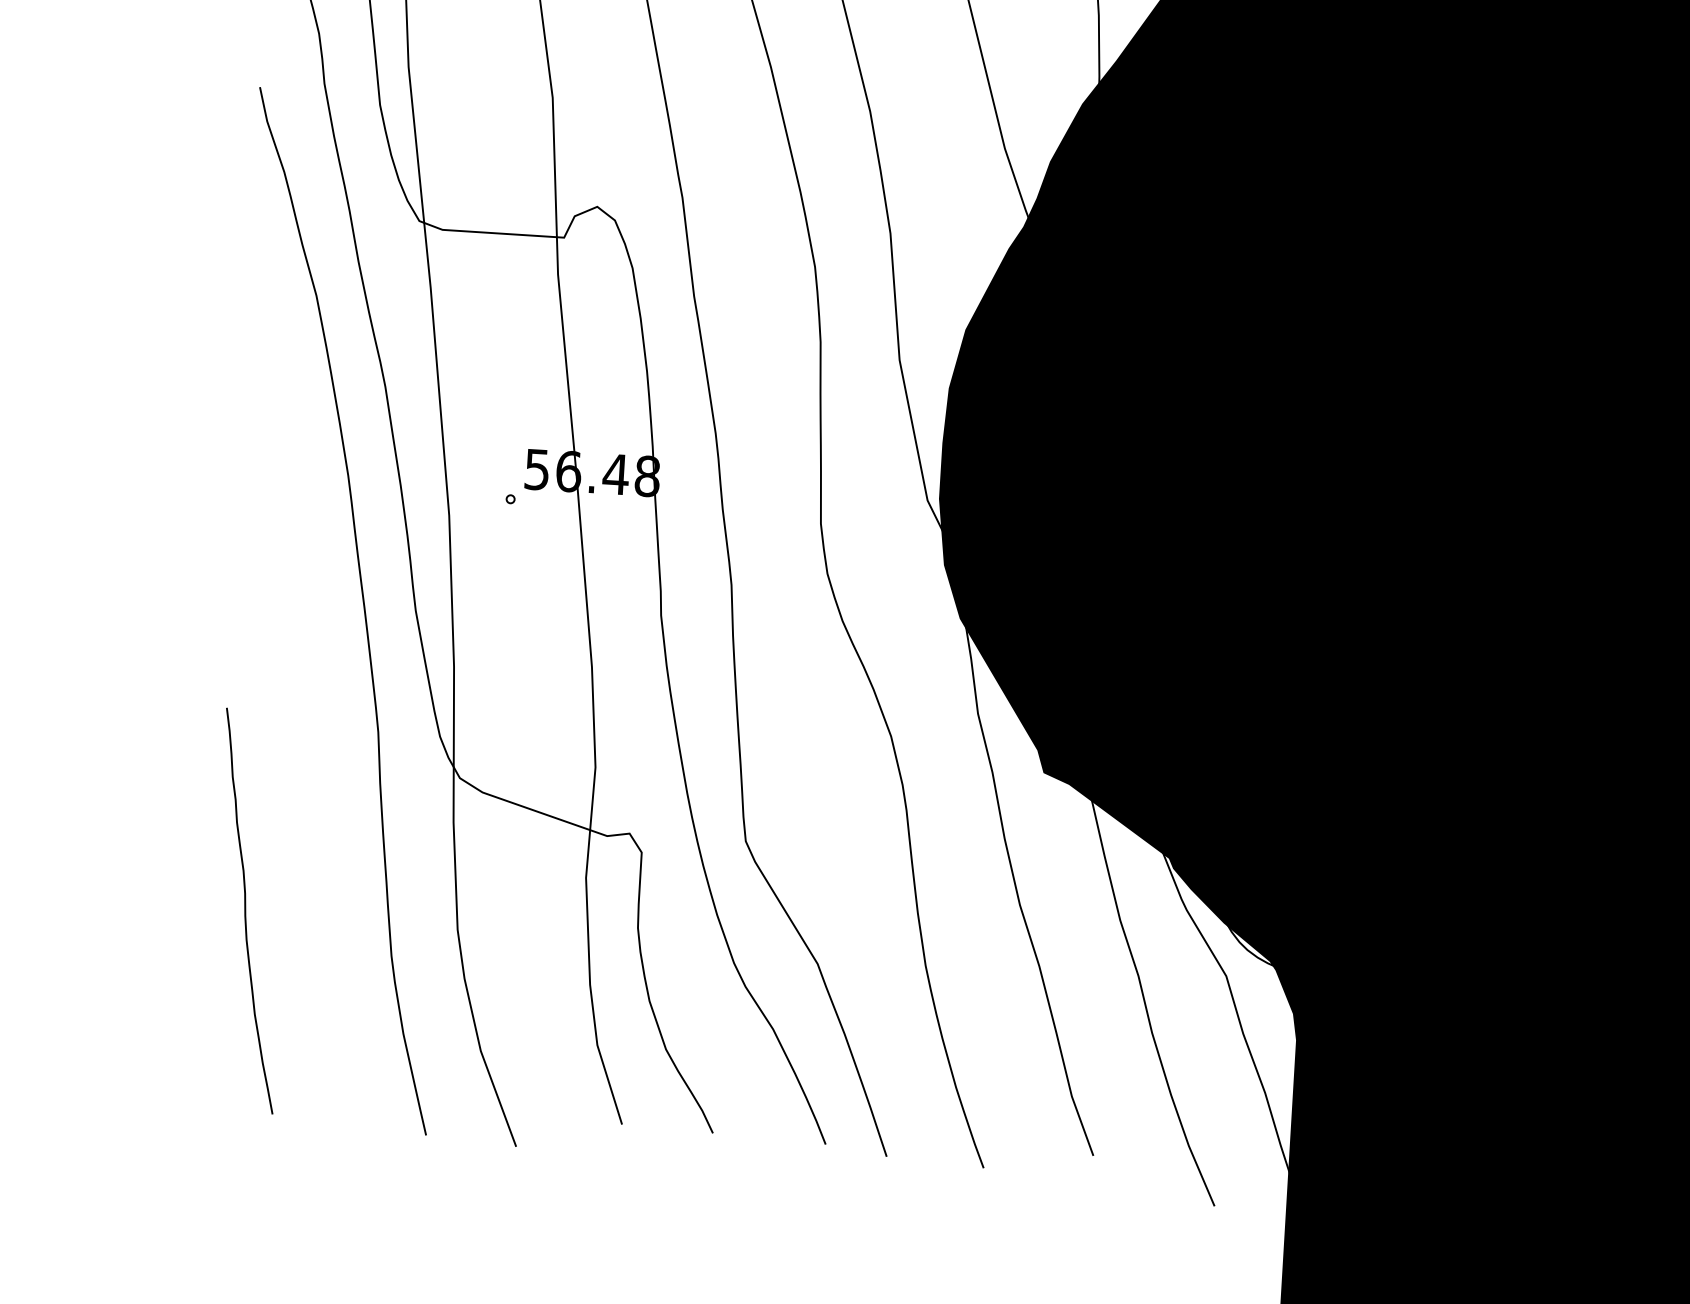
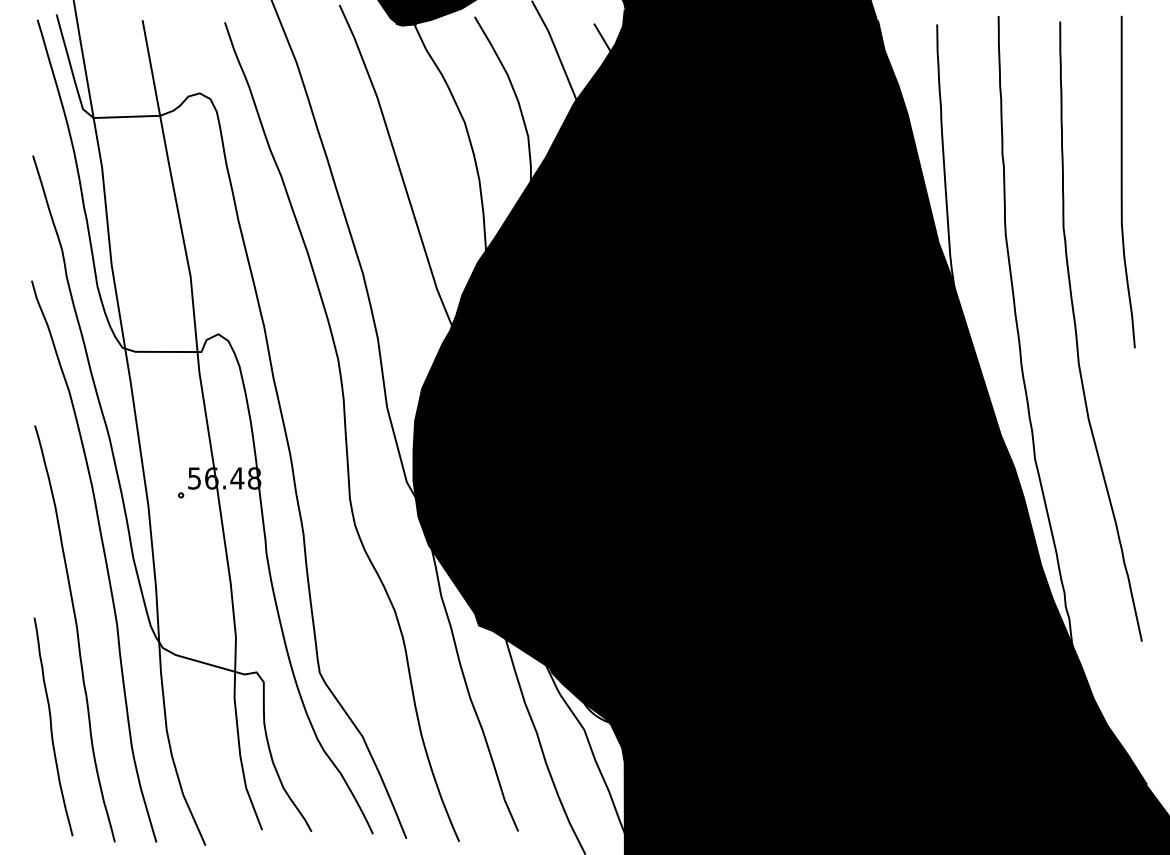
curve: (302, 741) -> (76, 633), added

